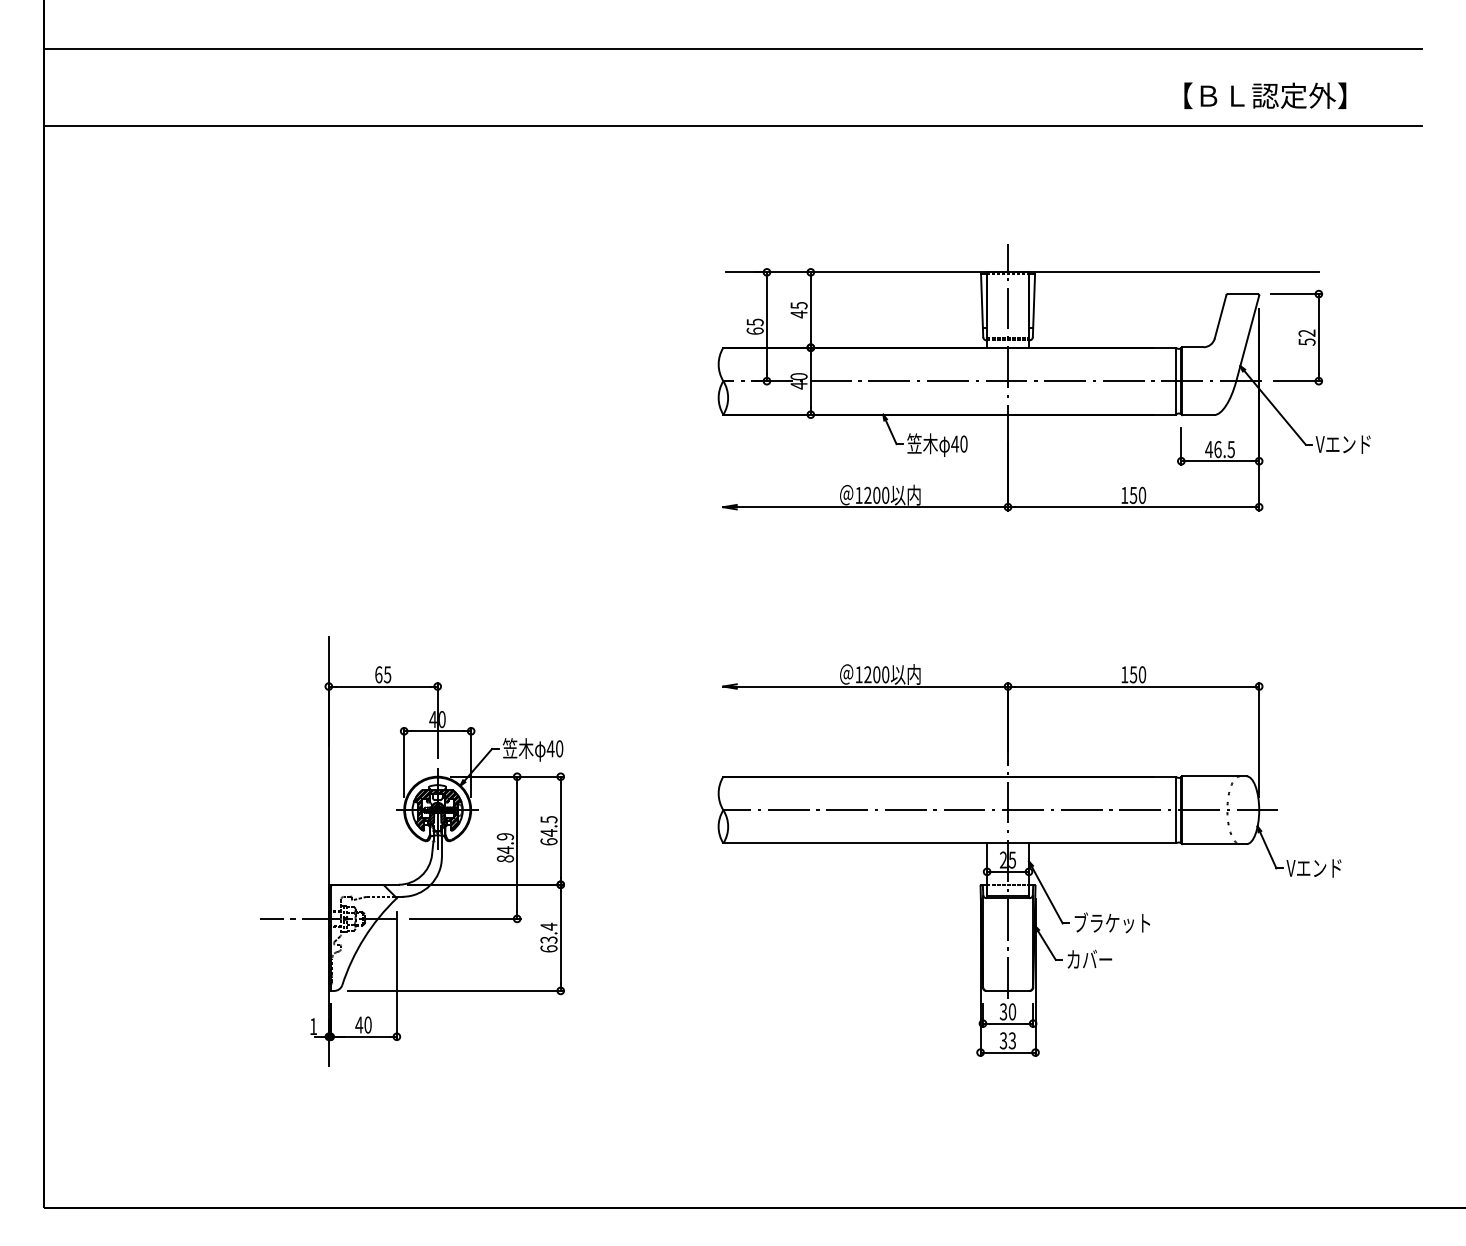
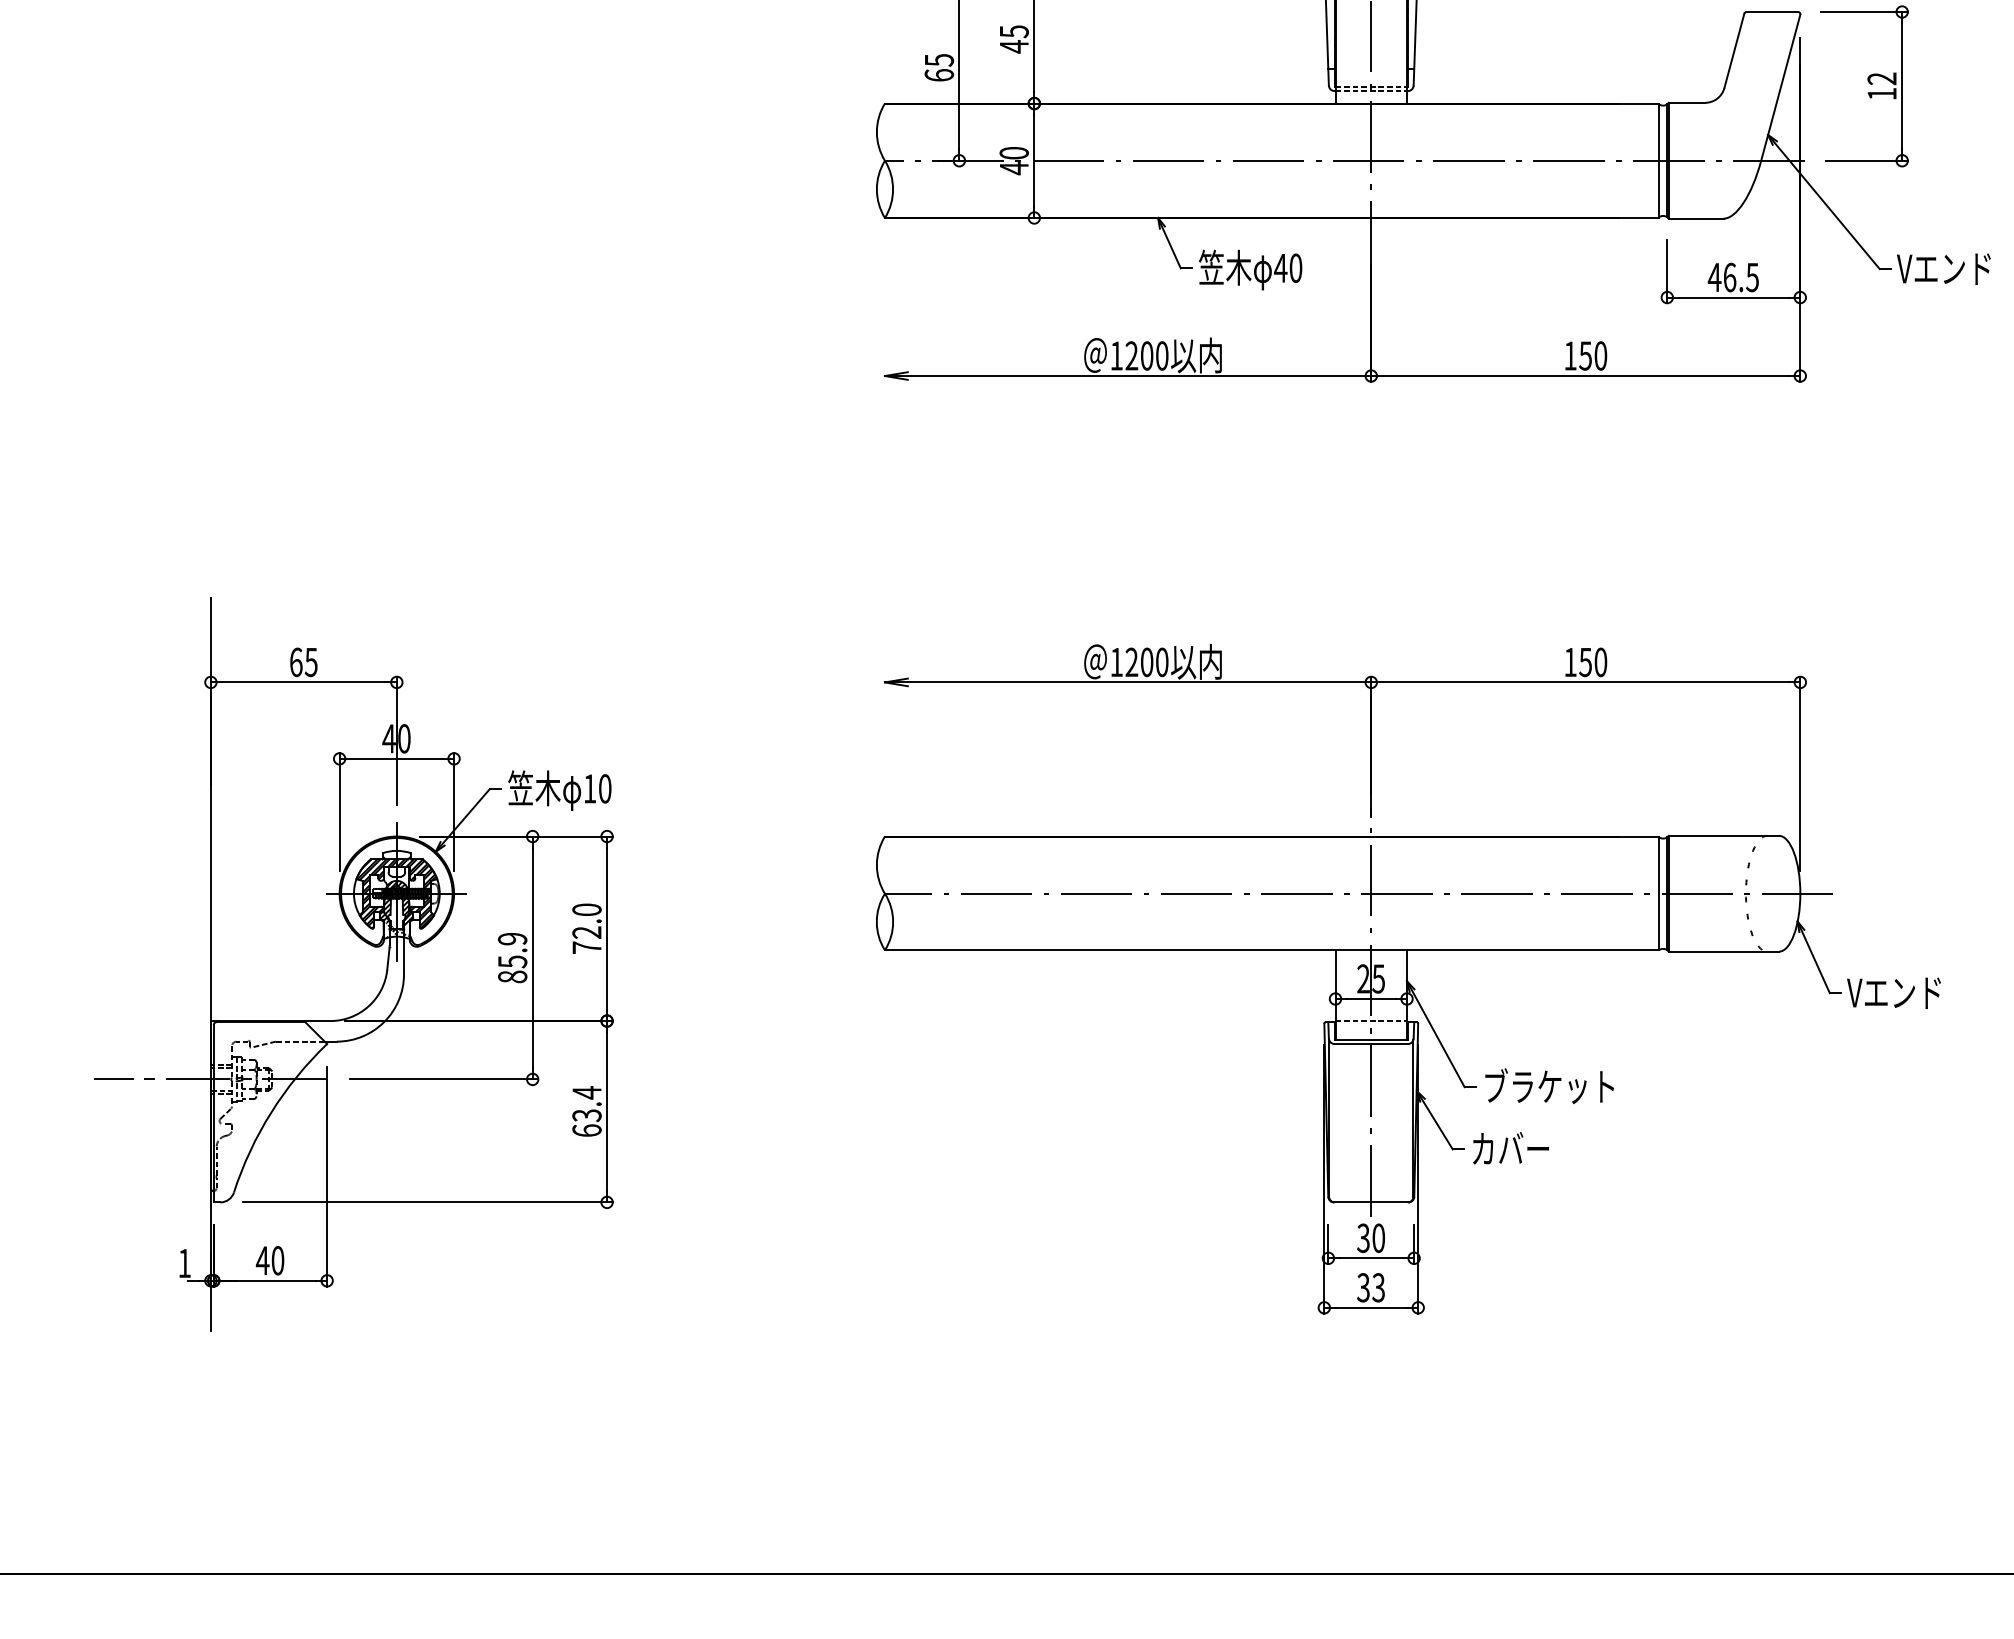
text: (1306, 341) -> (1881, 92), 52 -> 12
text: (550, 748) -> (589, 788), 40 -> 10
text: (548, 830) -> (586, 928), 64.5 -> 72.0
text: (505, 850) -> (512, 962), 84.9 -> 85.9

